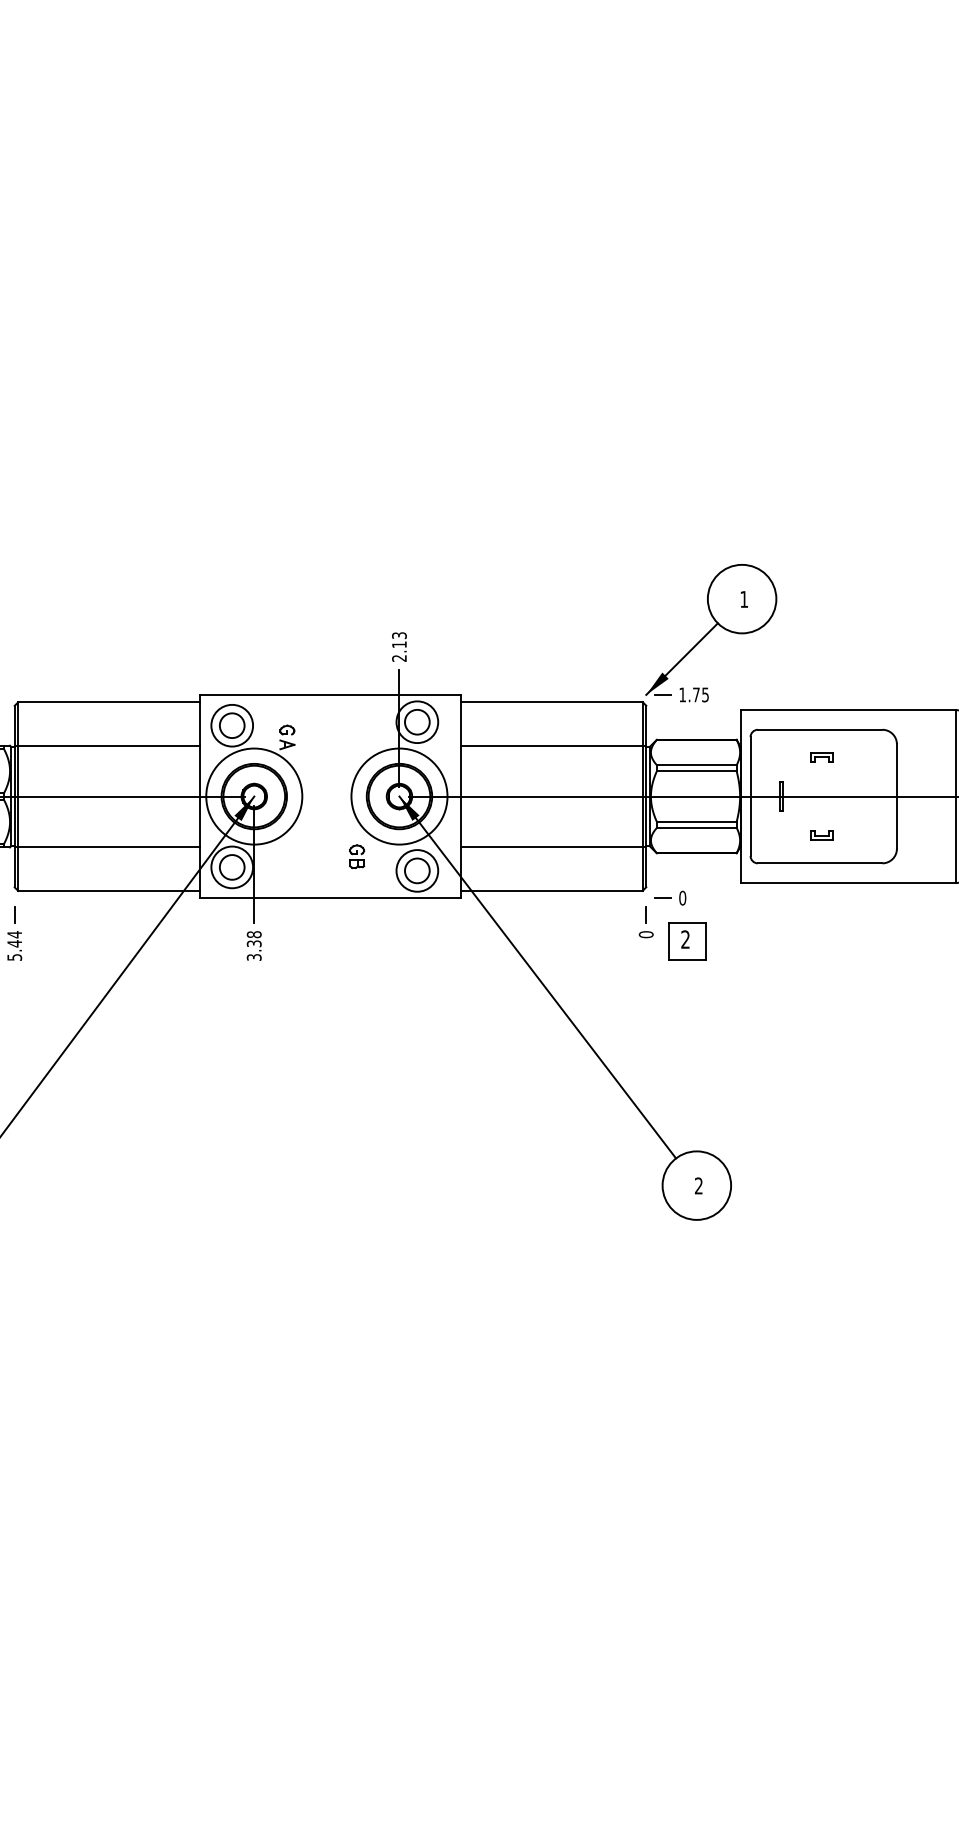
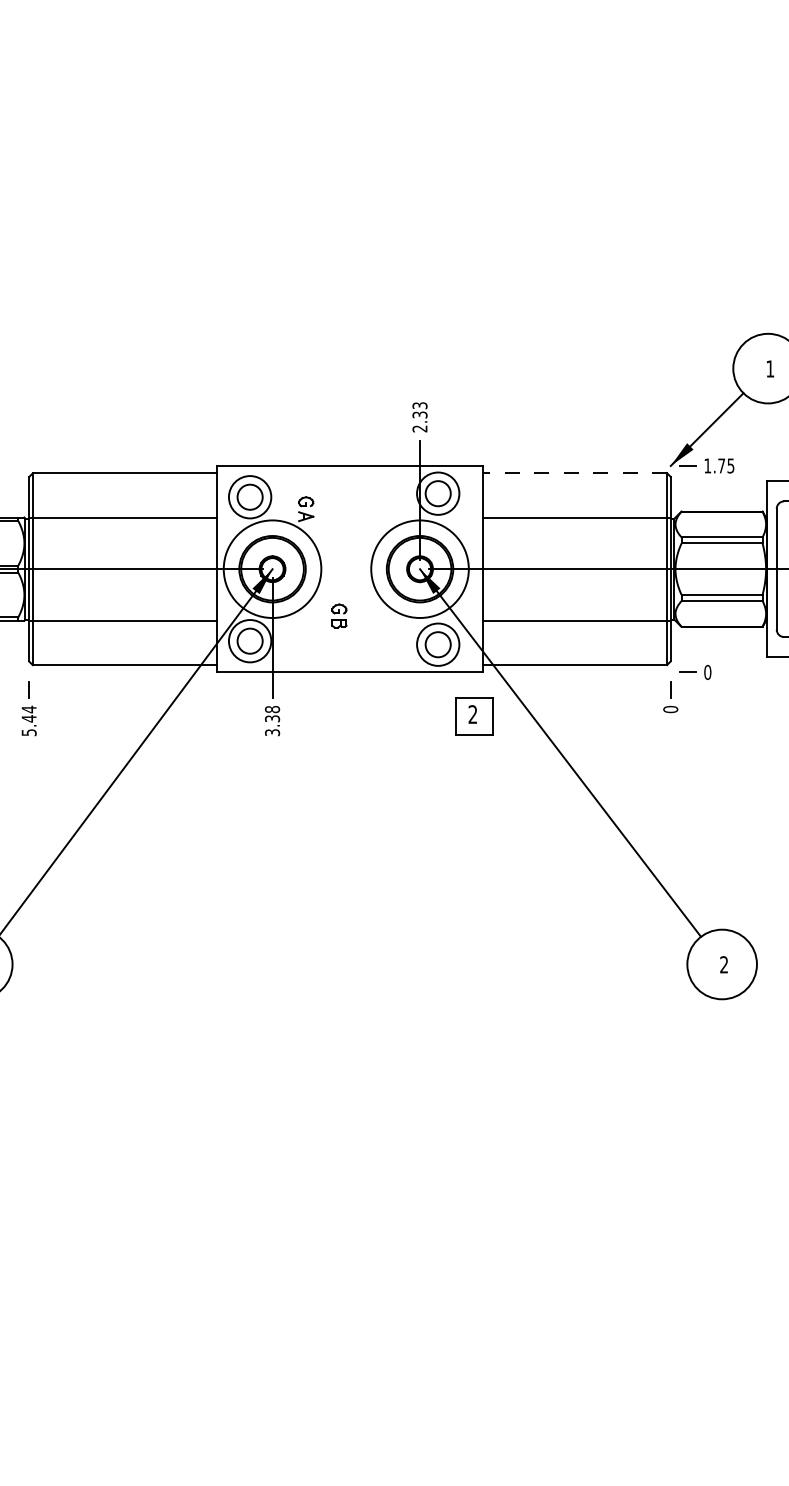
text: (399, 644) -> (420, 414), 2.13 -> 2.33
line: (551, 702) -> (574, 473), solid -> dashed
part: (357, 856) -> (339, 615), moved
part: (687, 941) -> (474, 716), moved

